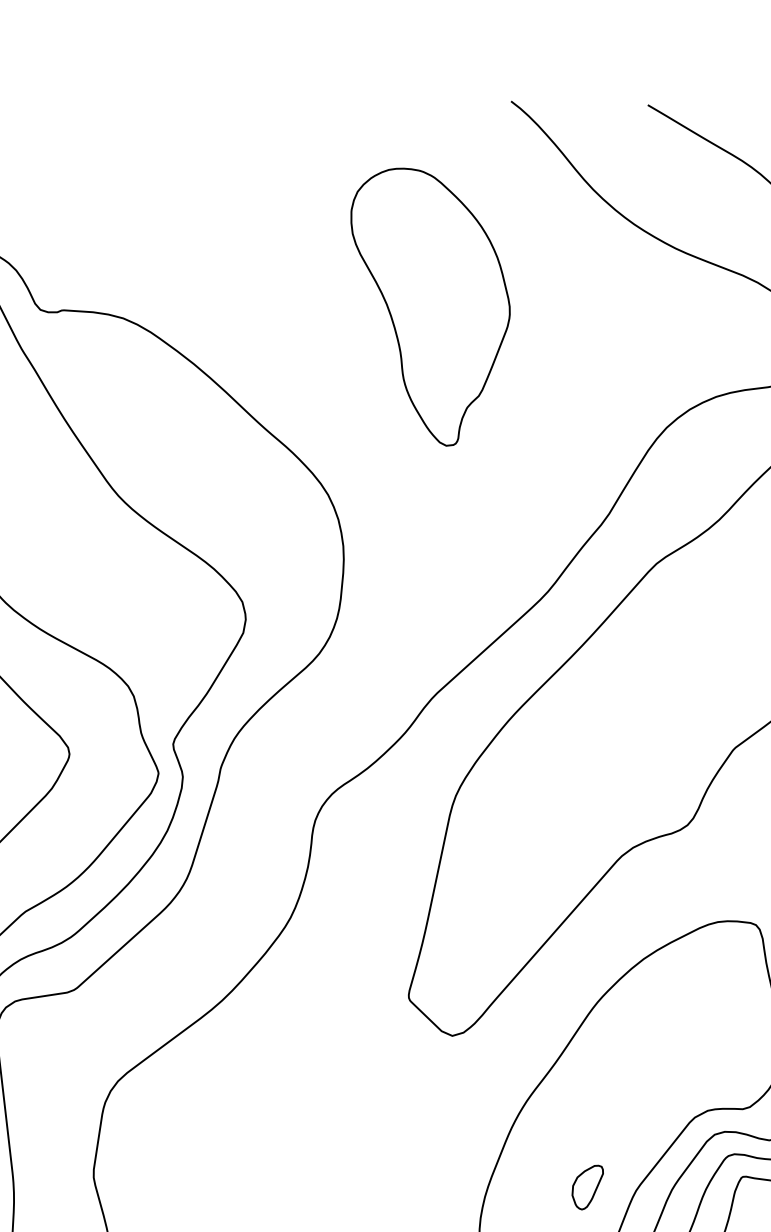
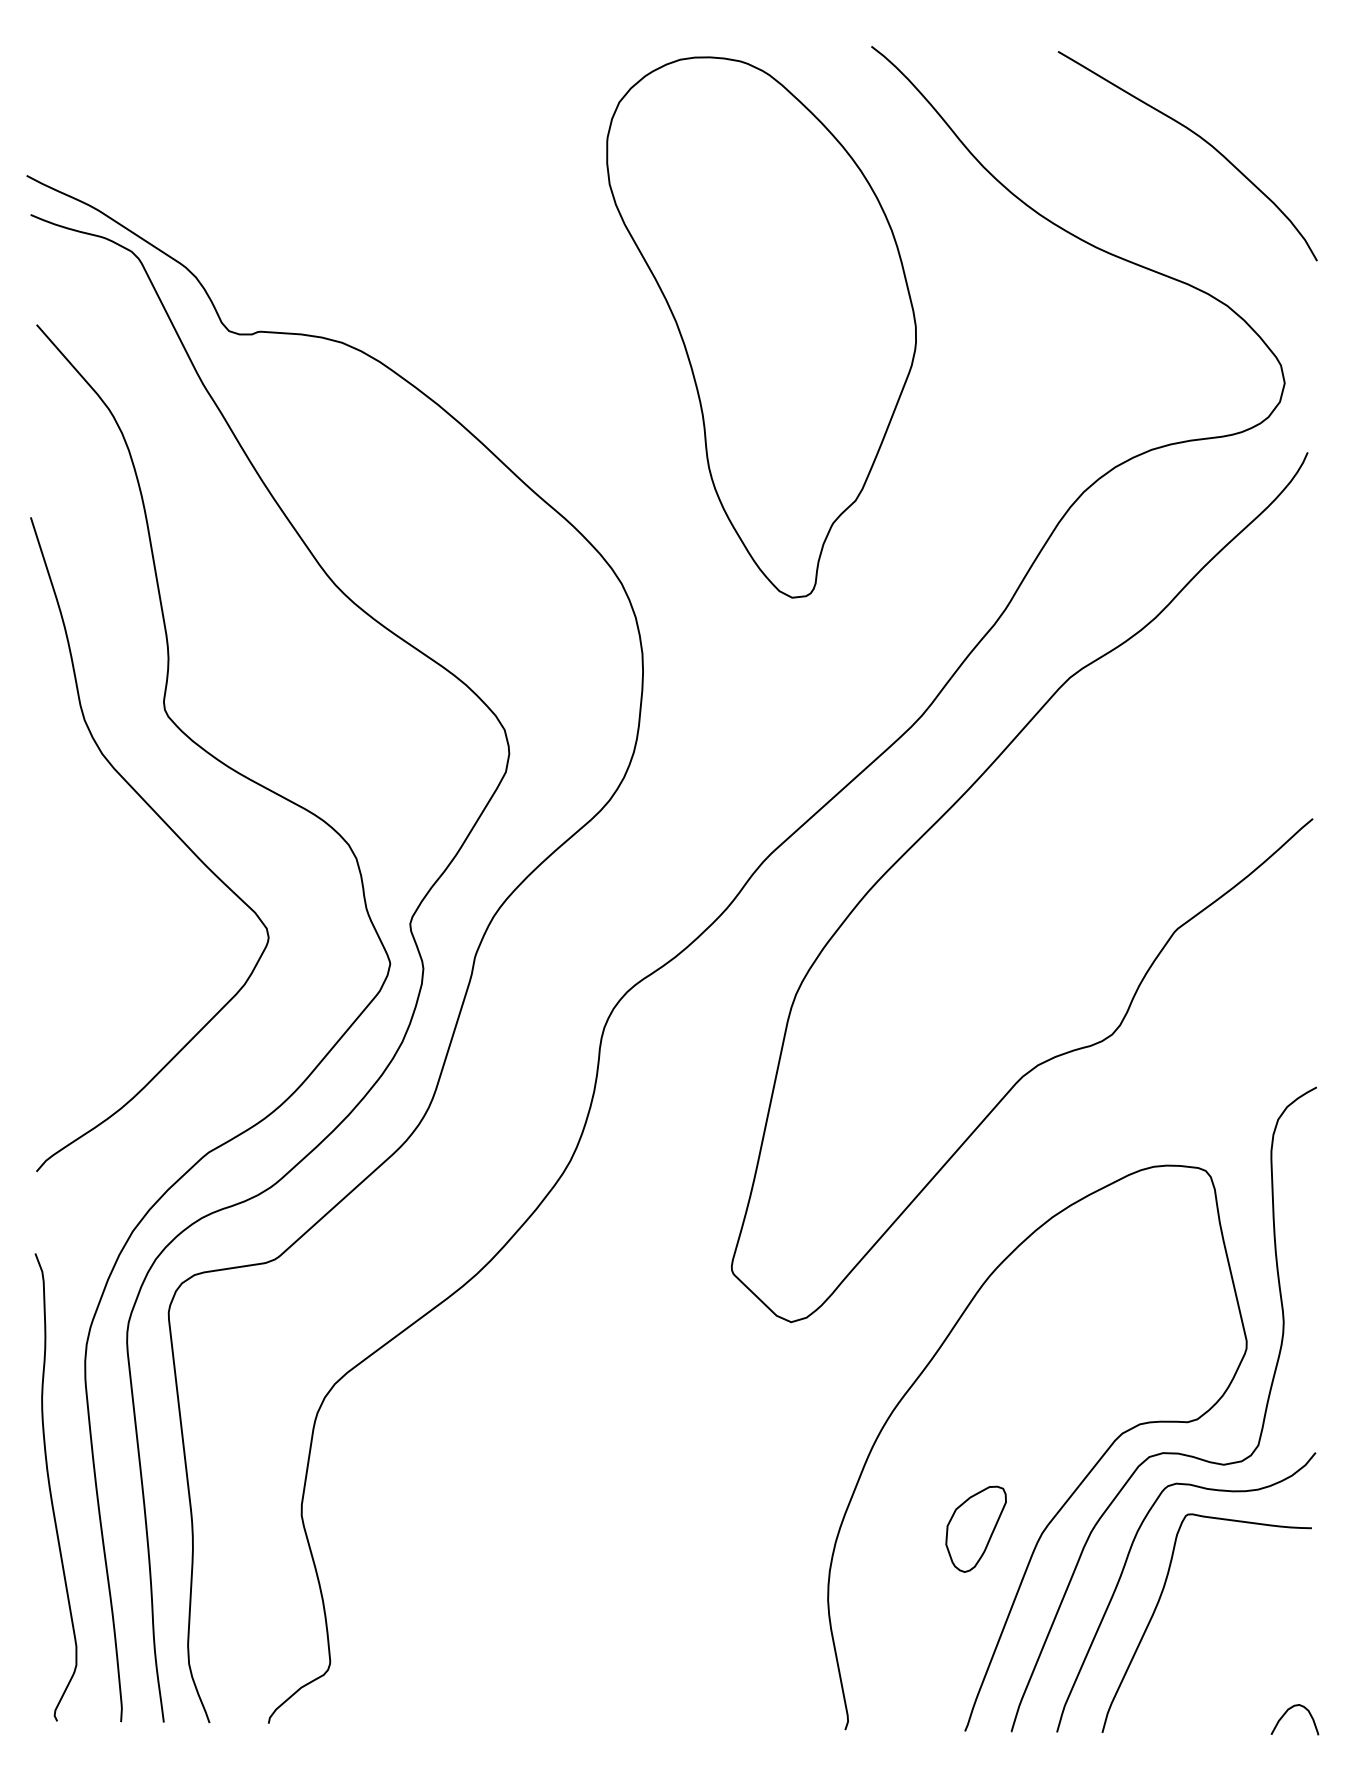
part: (430, 307) -> (761, 327), size x1.43
part: (587, 1187) -> (975, 1528), size x1.43

